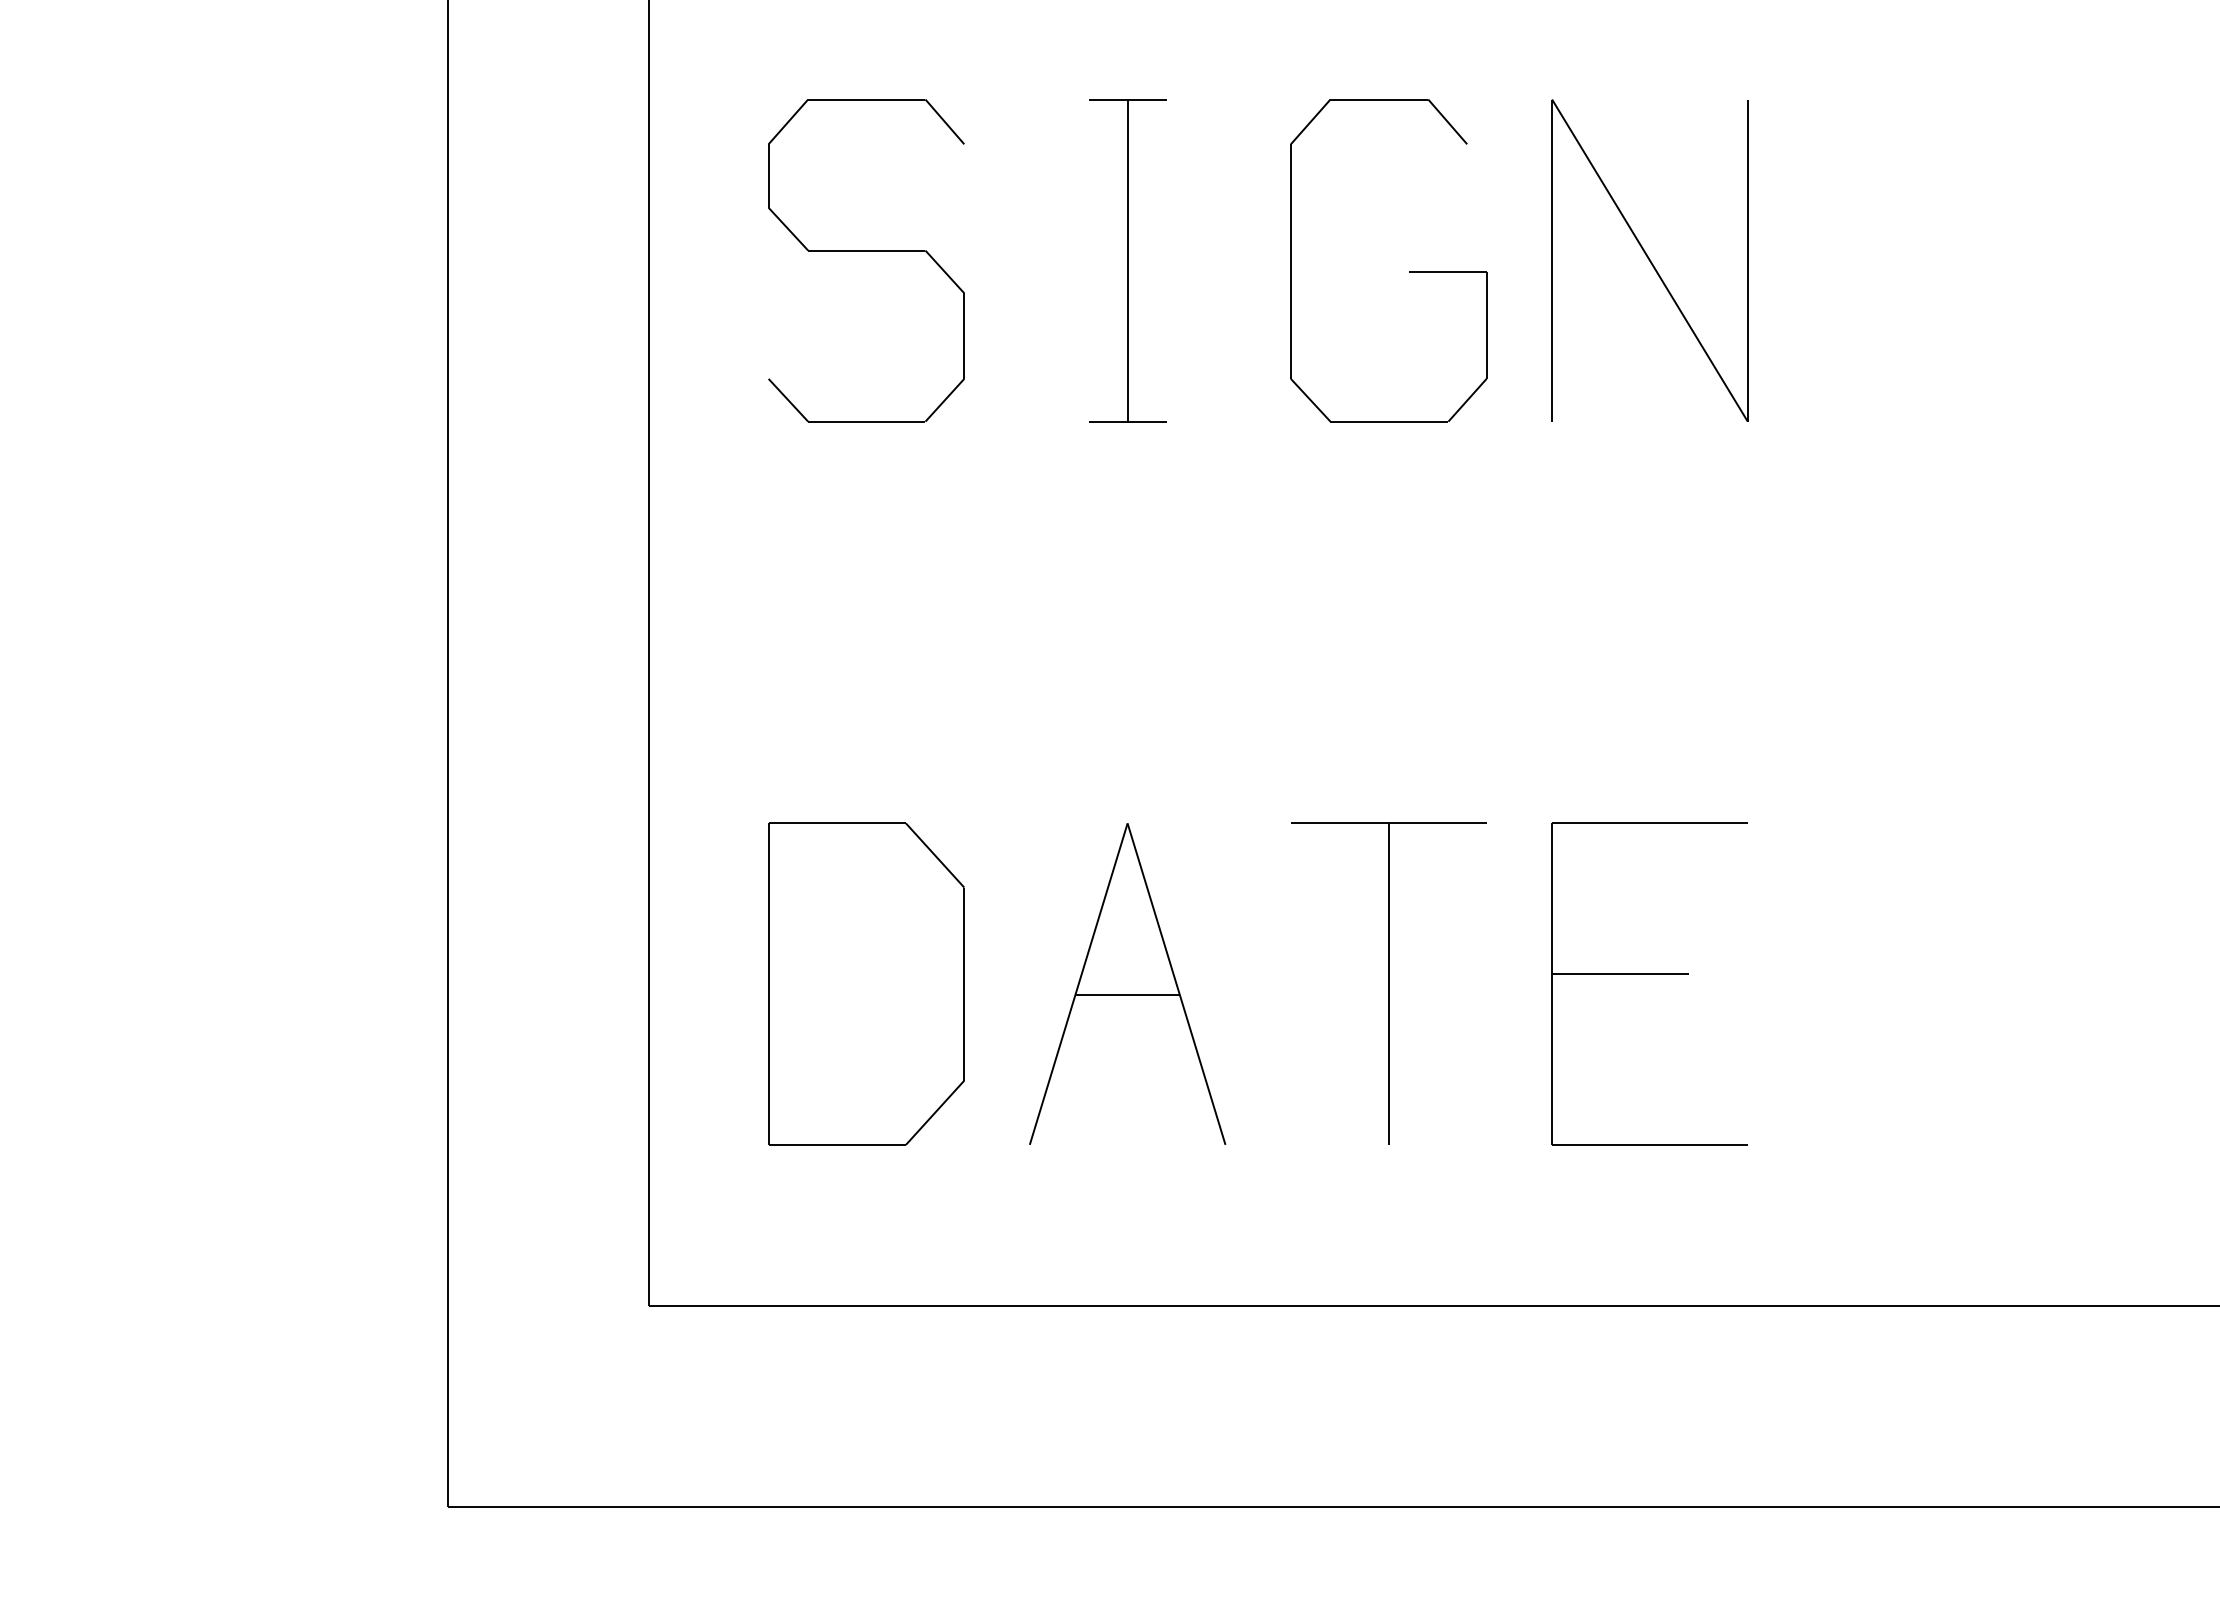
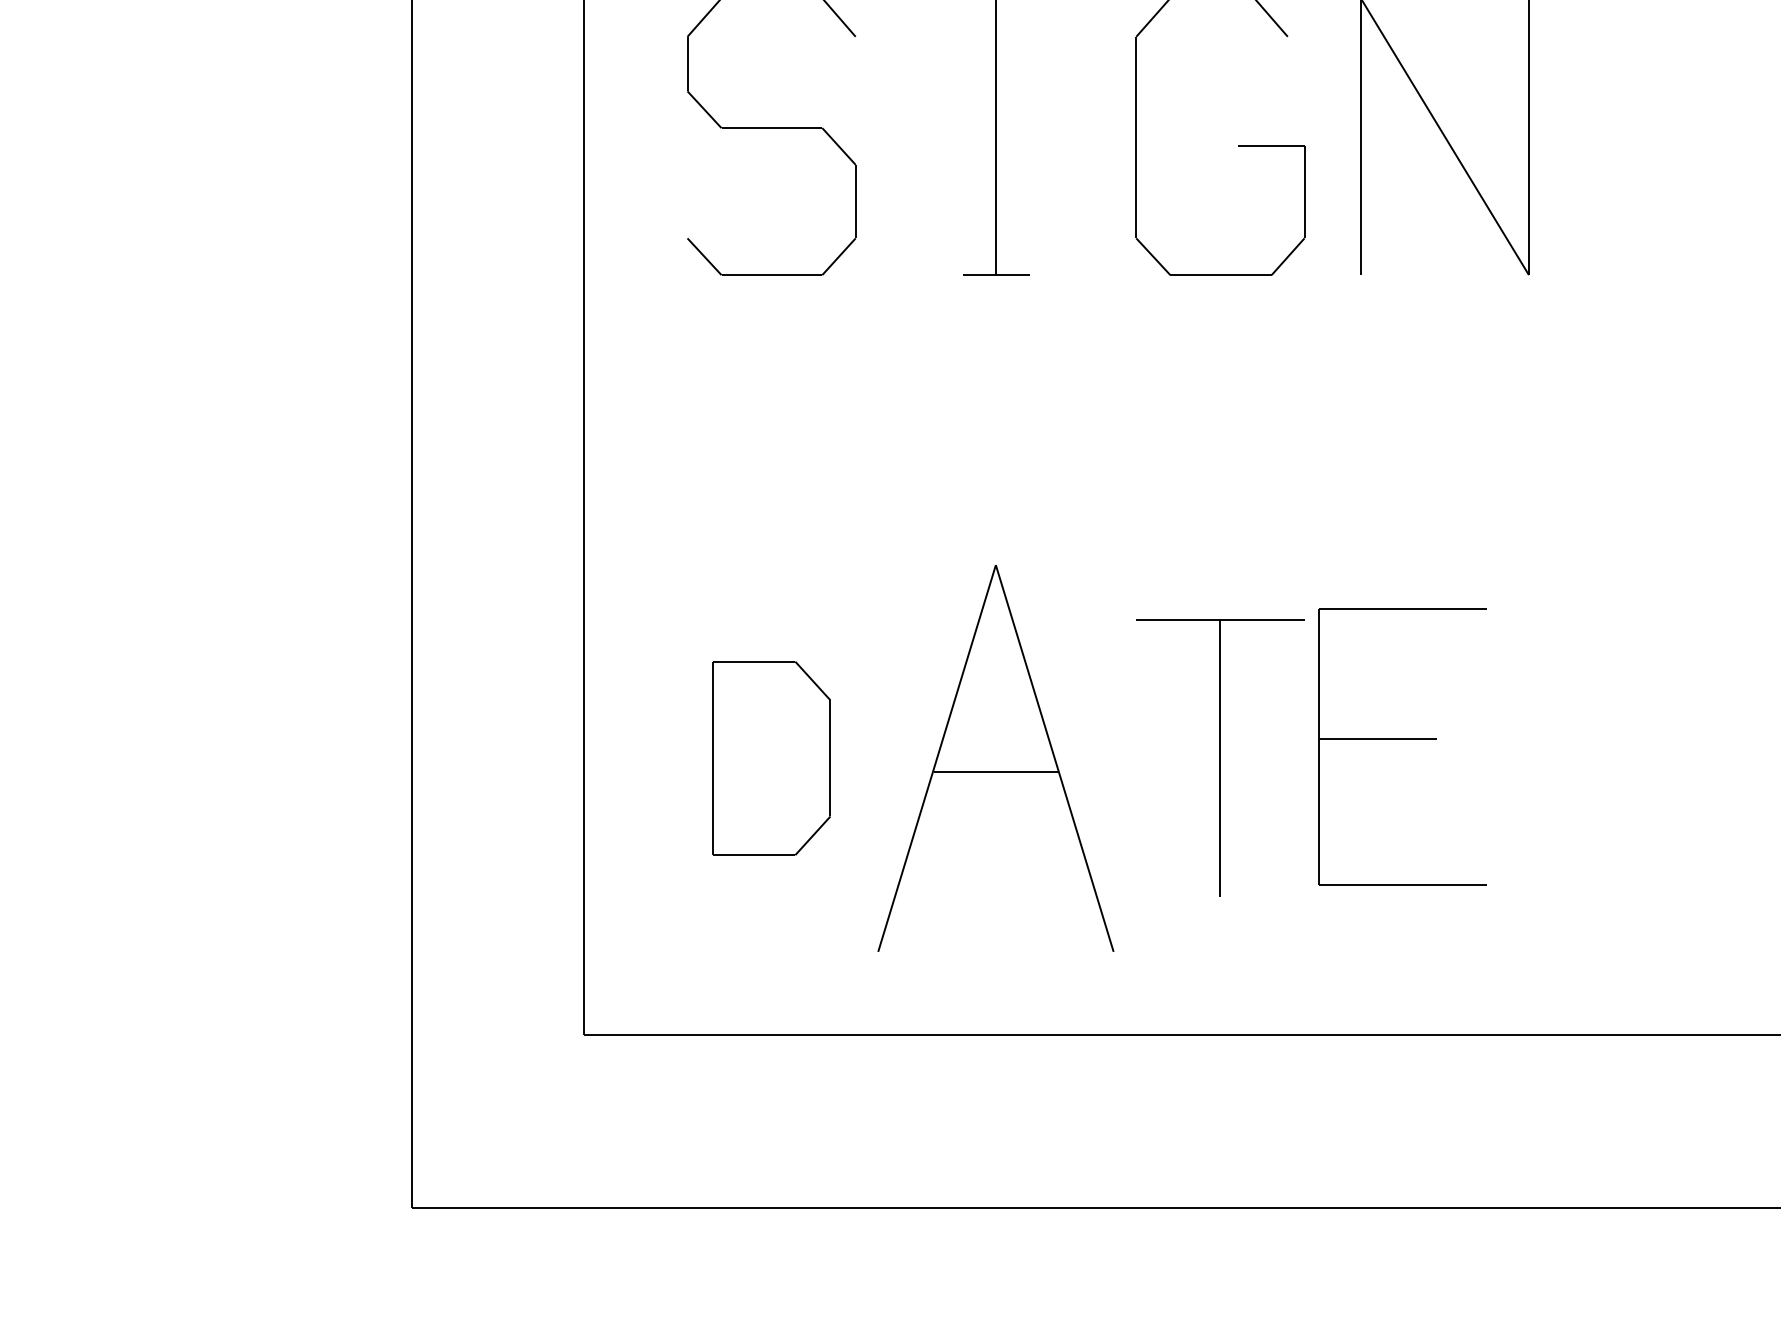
part: (1649, 974) -> (1402, 739), moved
part: (866, 983) -> (771, 757), size x0.7
part: (1127, 983) -> (995, 757), size x1.4

